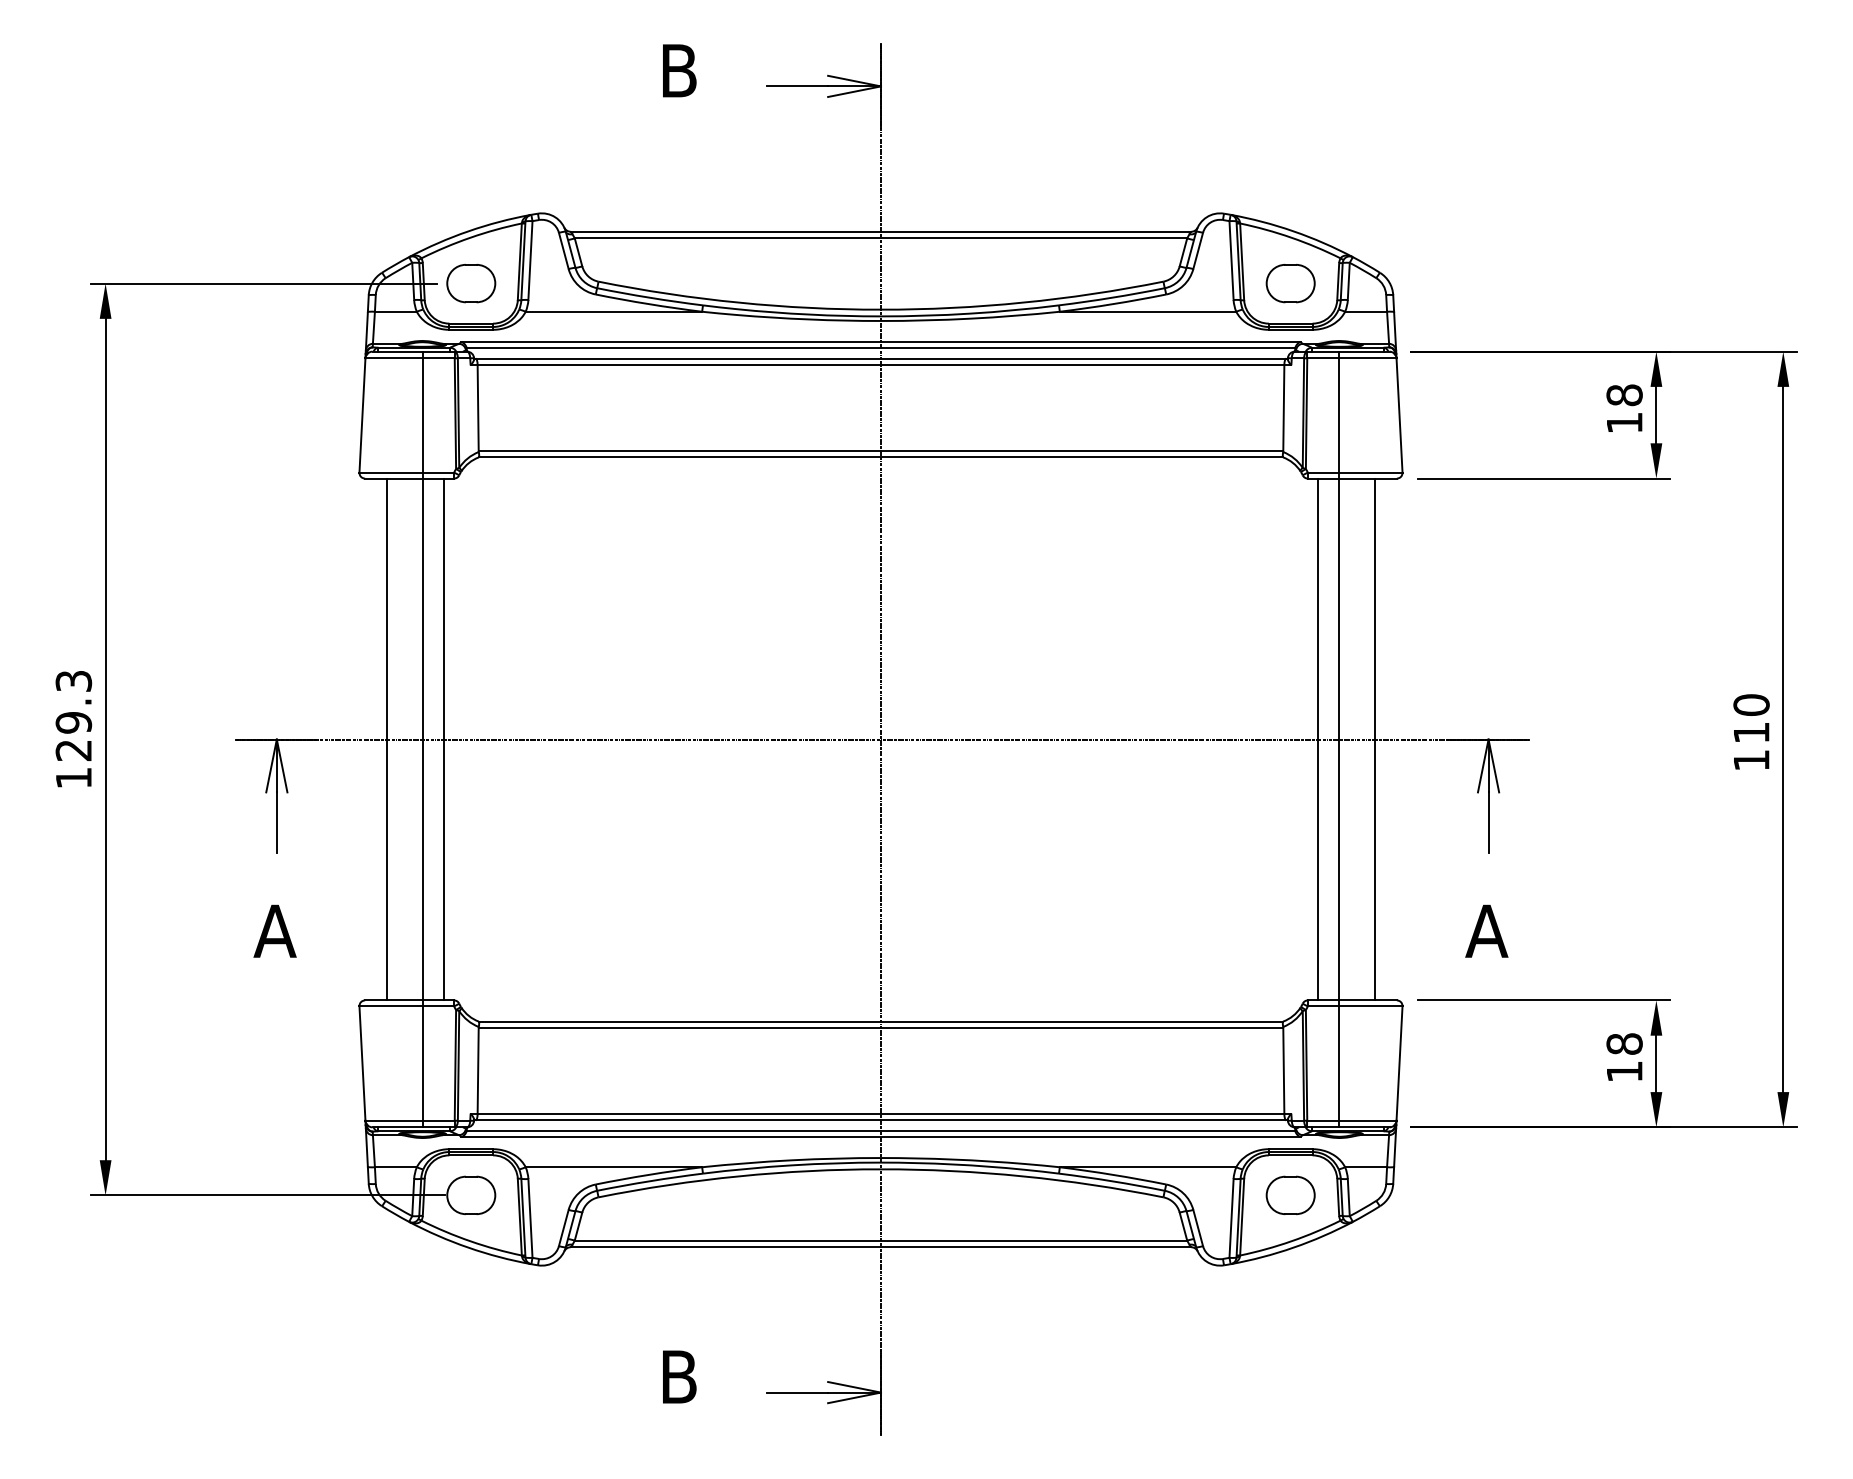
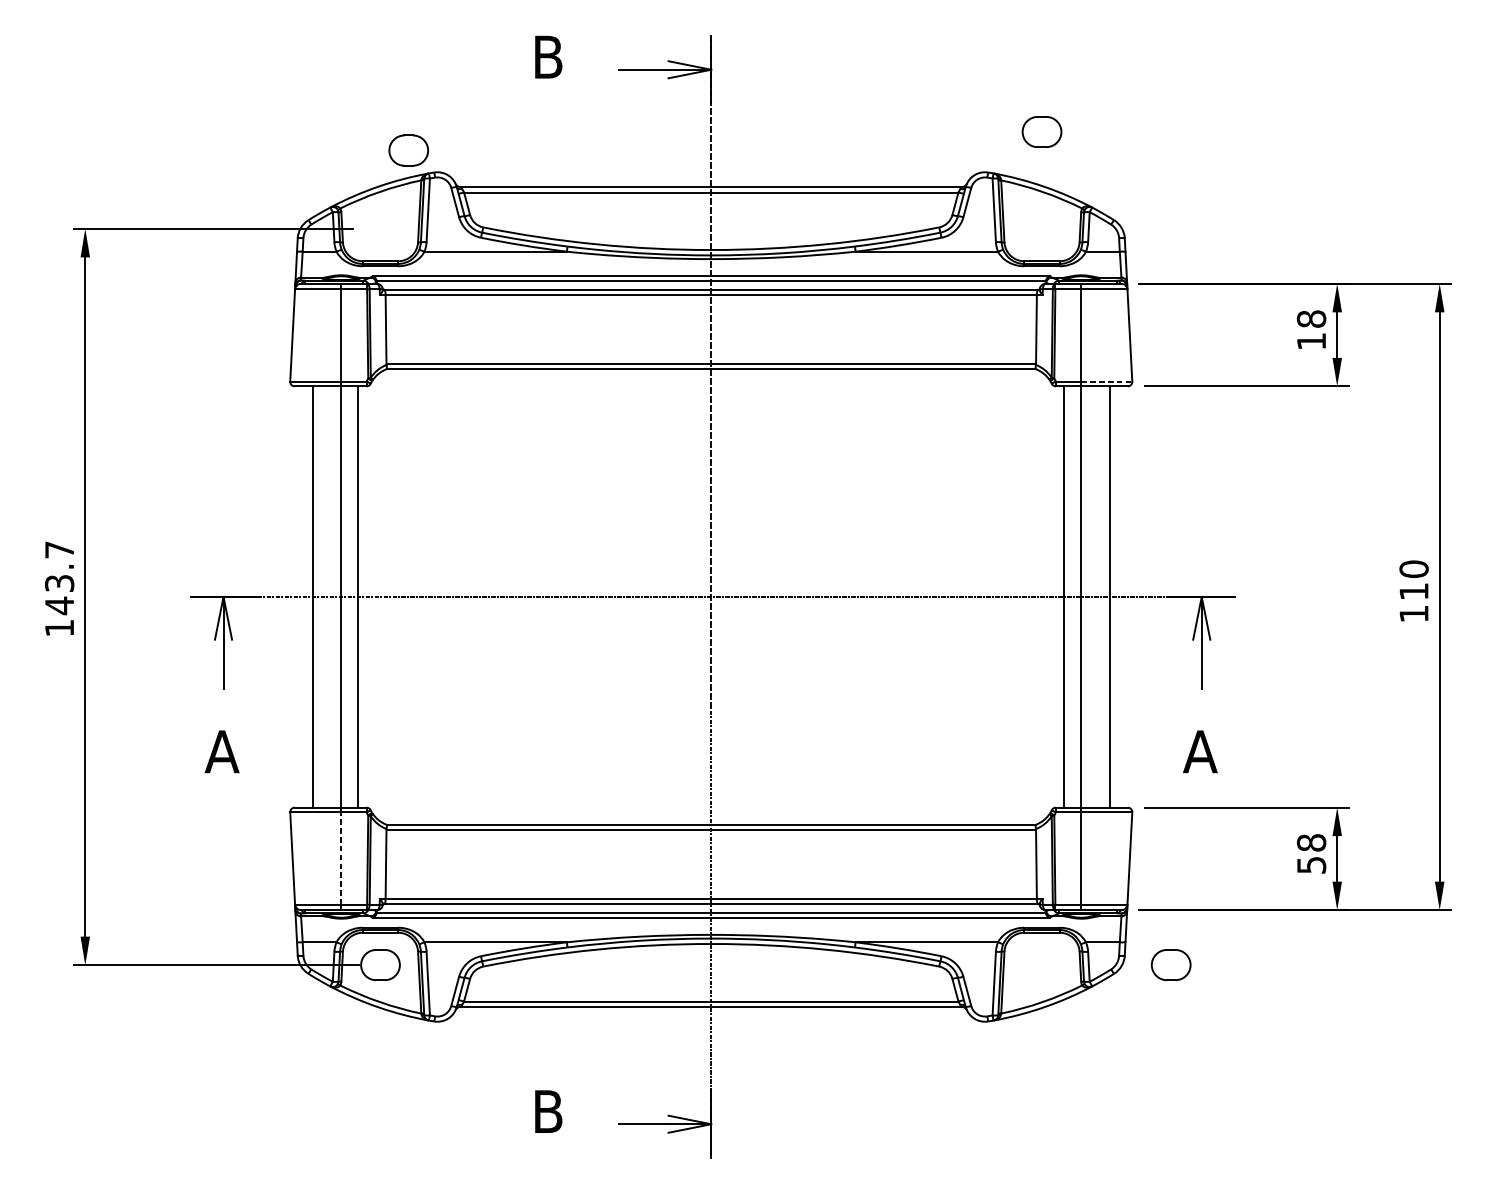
part: (471, 283) -> (408, 150), moved
part: (1290, 283) -> (1041, 131), moved
line: (1370, 472) -> (1106, 381), solid -> dashed
text: (73, 716) -> (59, 578), 129.3 -> 143.7
line: (422, 1063) -> (341, 858), solid -> dashed
text: (1624, 1071) -> (1311, 865), 18 -> 58
part: (1290, 1195) -> (1171, 965), moved

